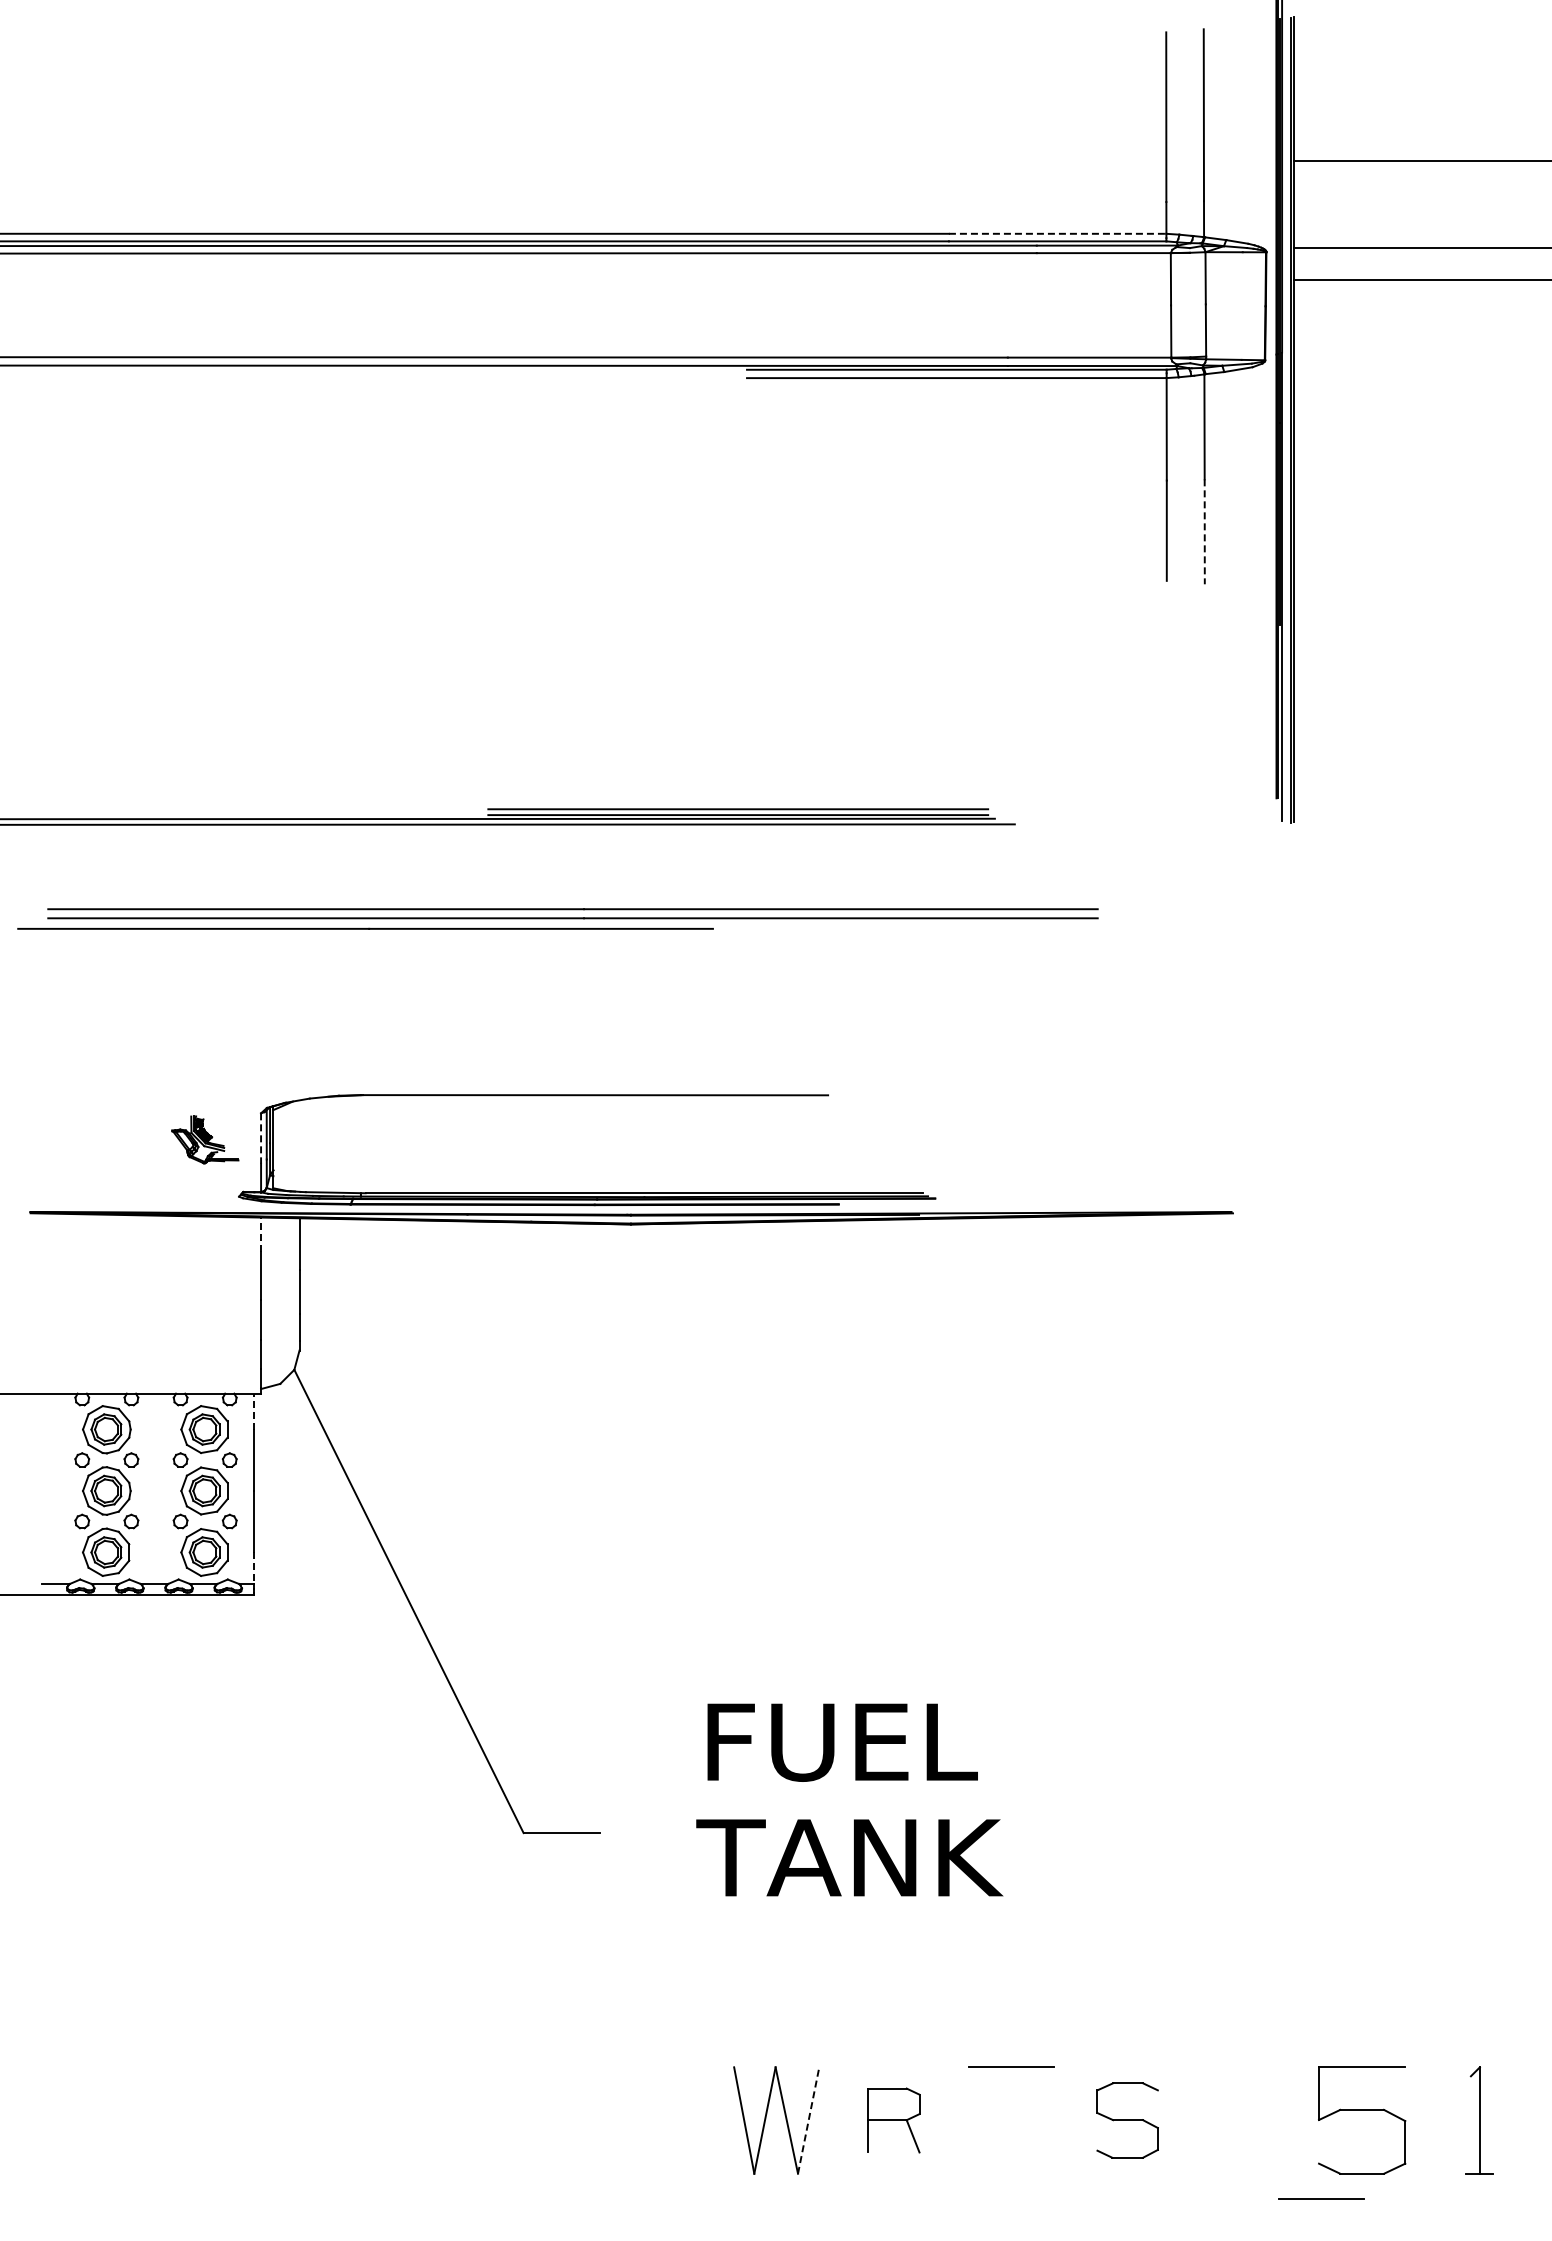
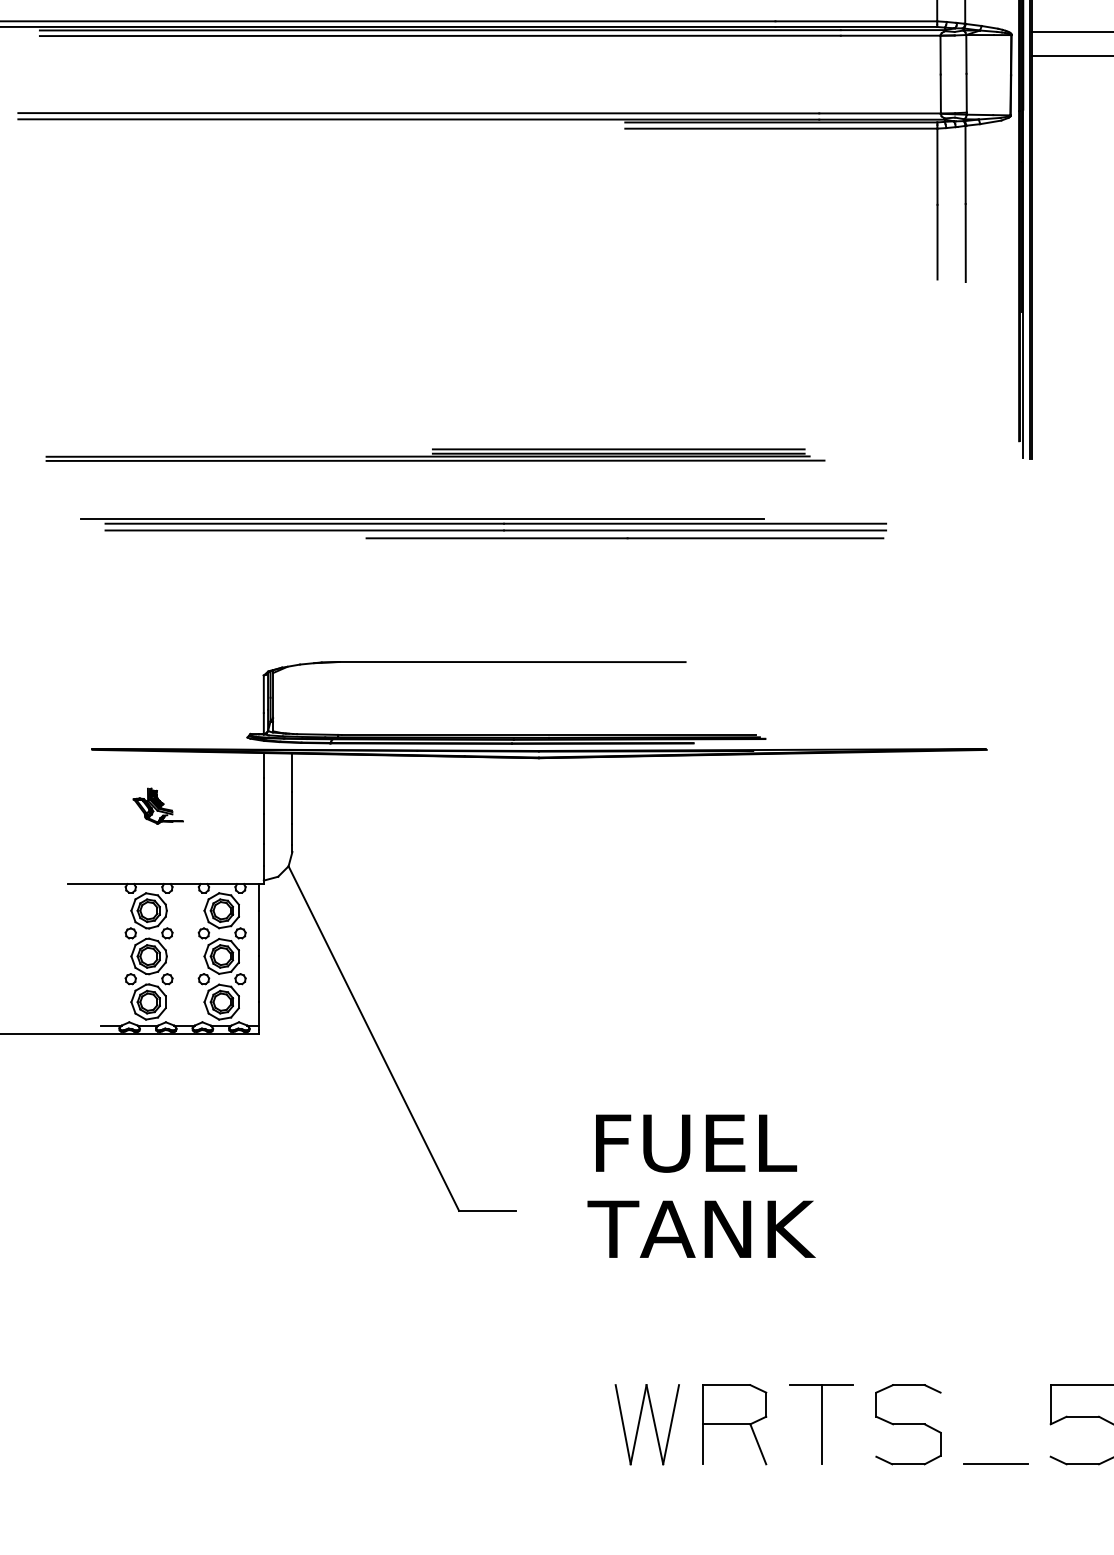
line: (1057, 233) -> (856, 21), dashed -> solid
line: (1204, 532) -> (965, 243), dashed -> solid
line: (474, 902) -> (422, 518), added
line: (365, 928) -> (624, 538), moved
part: (205, 1139) -> (158, 805), moved
line: (261, 1139) -> (264, 694), dashed -> solid
line: (261, 1234) -> (264, 765), dashed -> solid
line: (254, 1411) -> (258, 897), dashed -> solid
line: (254, 1568) -> (258, 1014), dashed -> solid
line: (808, 2120) -> (671, 1424), dashed -> solid
part: (893, 2120) -> (734, 1424), size x1.67
line: (1011, 2120) -> (822, 1424), added
part: (1127, 2120) -> (908, 1424), size x1.43
line: (1321, 2198) -> (996, 1464), moved

